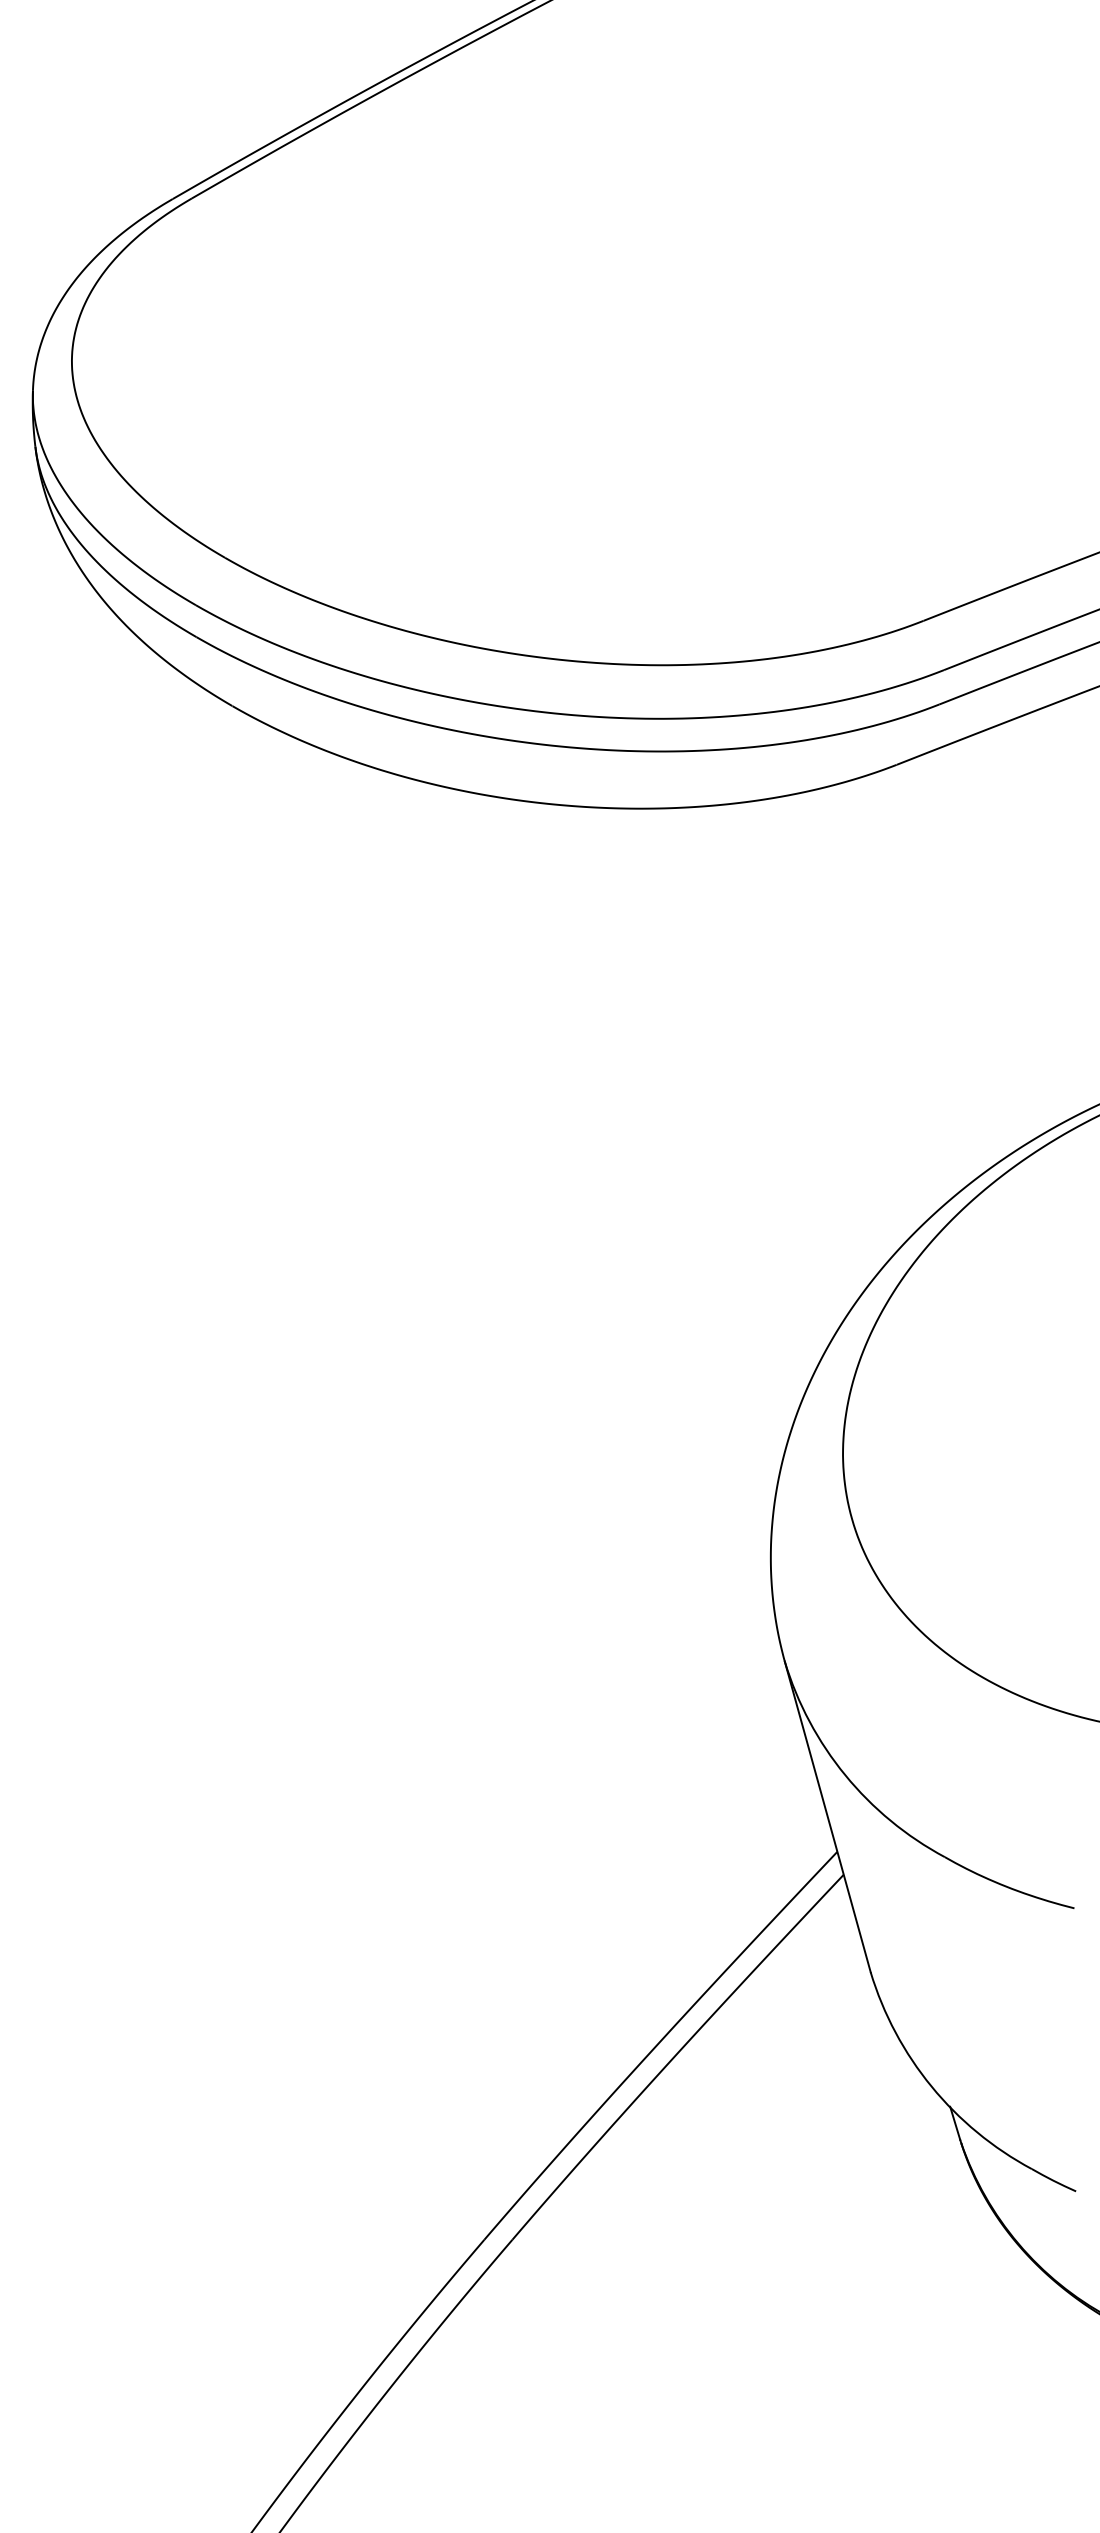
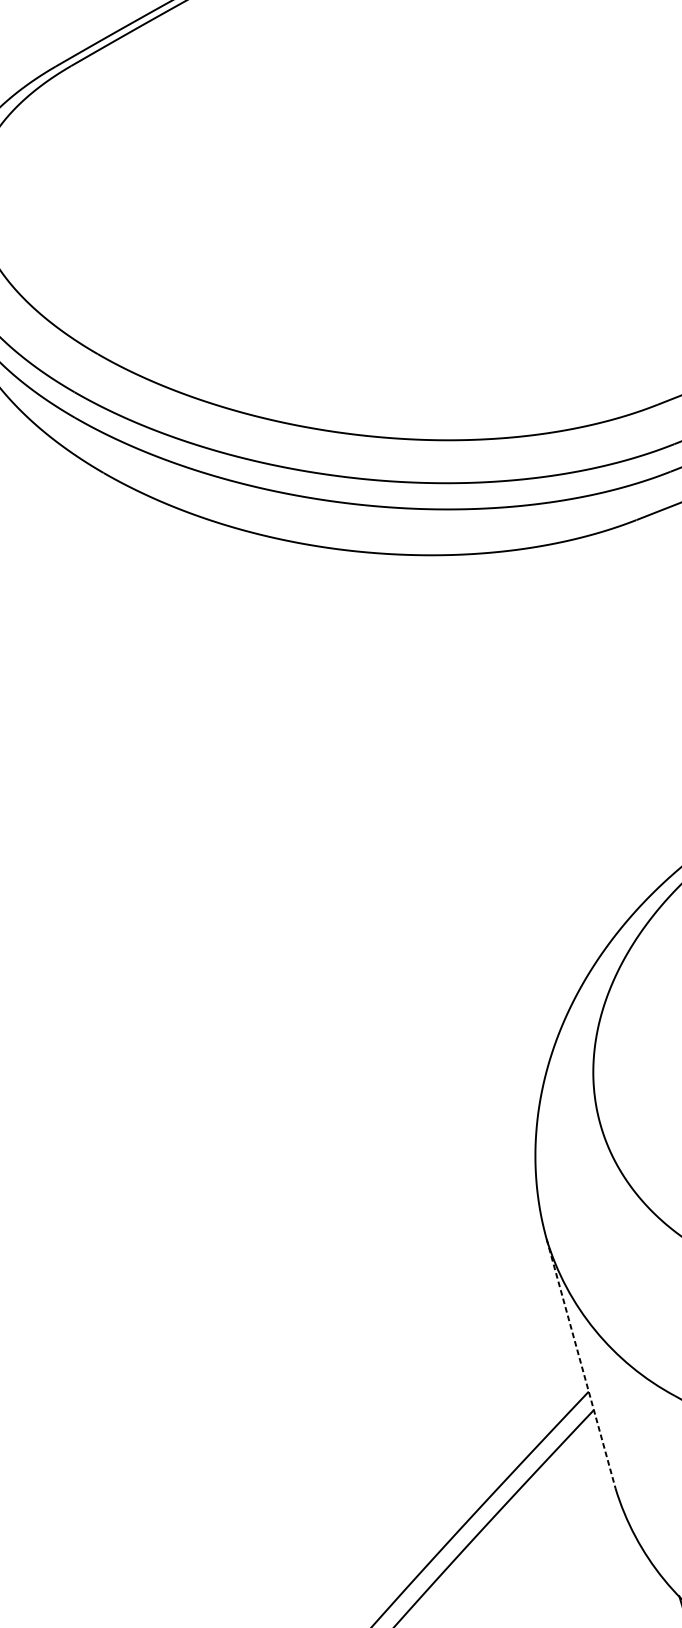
line: (827, 1817) -> (580, 1364), solid -> dashed

